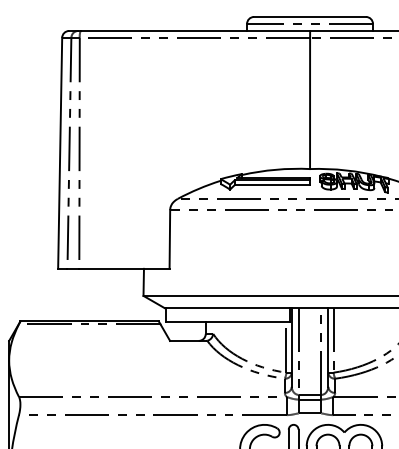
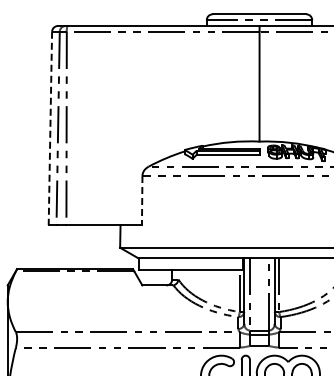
line: (60, 153) -> (50, 128), solid -> dashed
line: (170, 239) -> (142, 200), solid -> dashed

